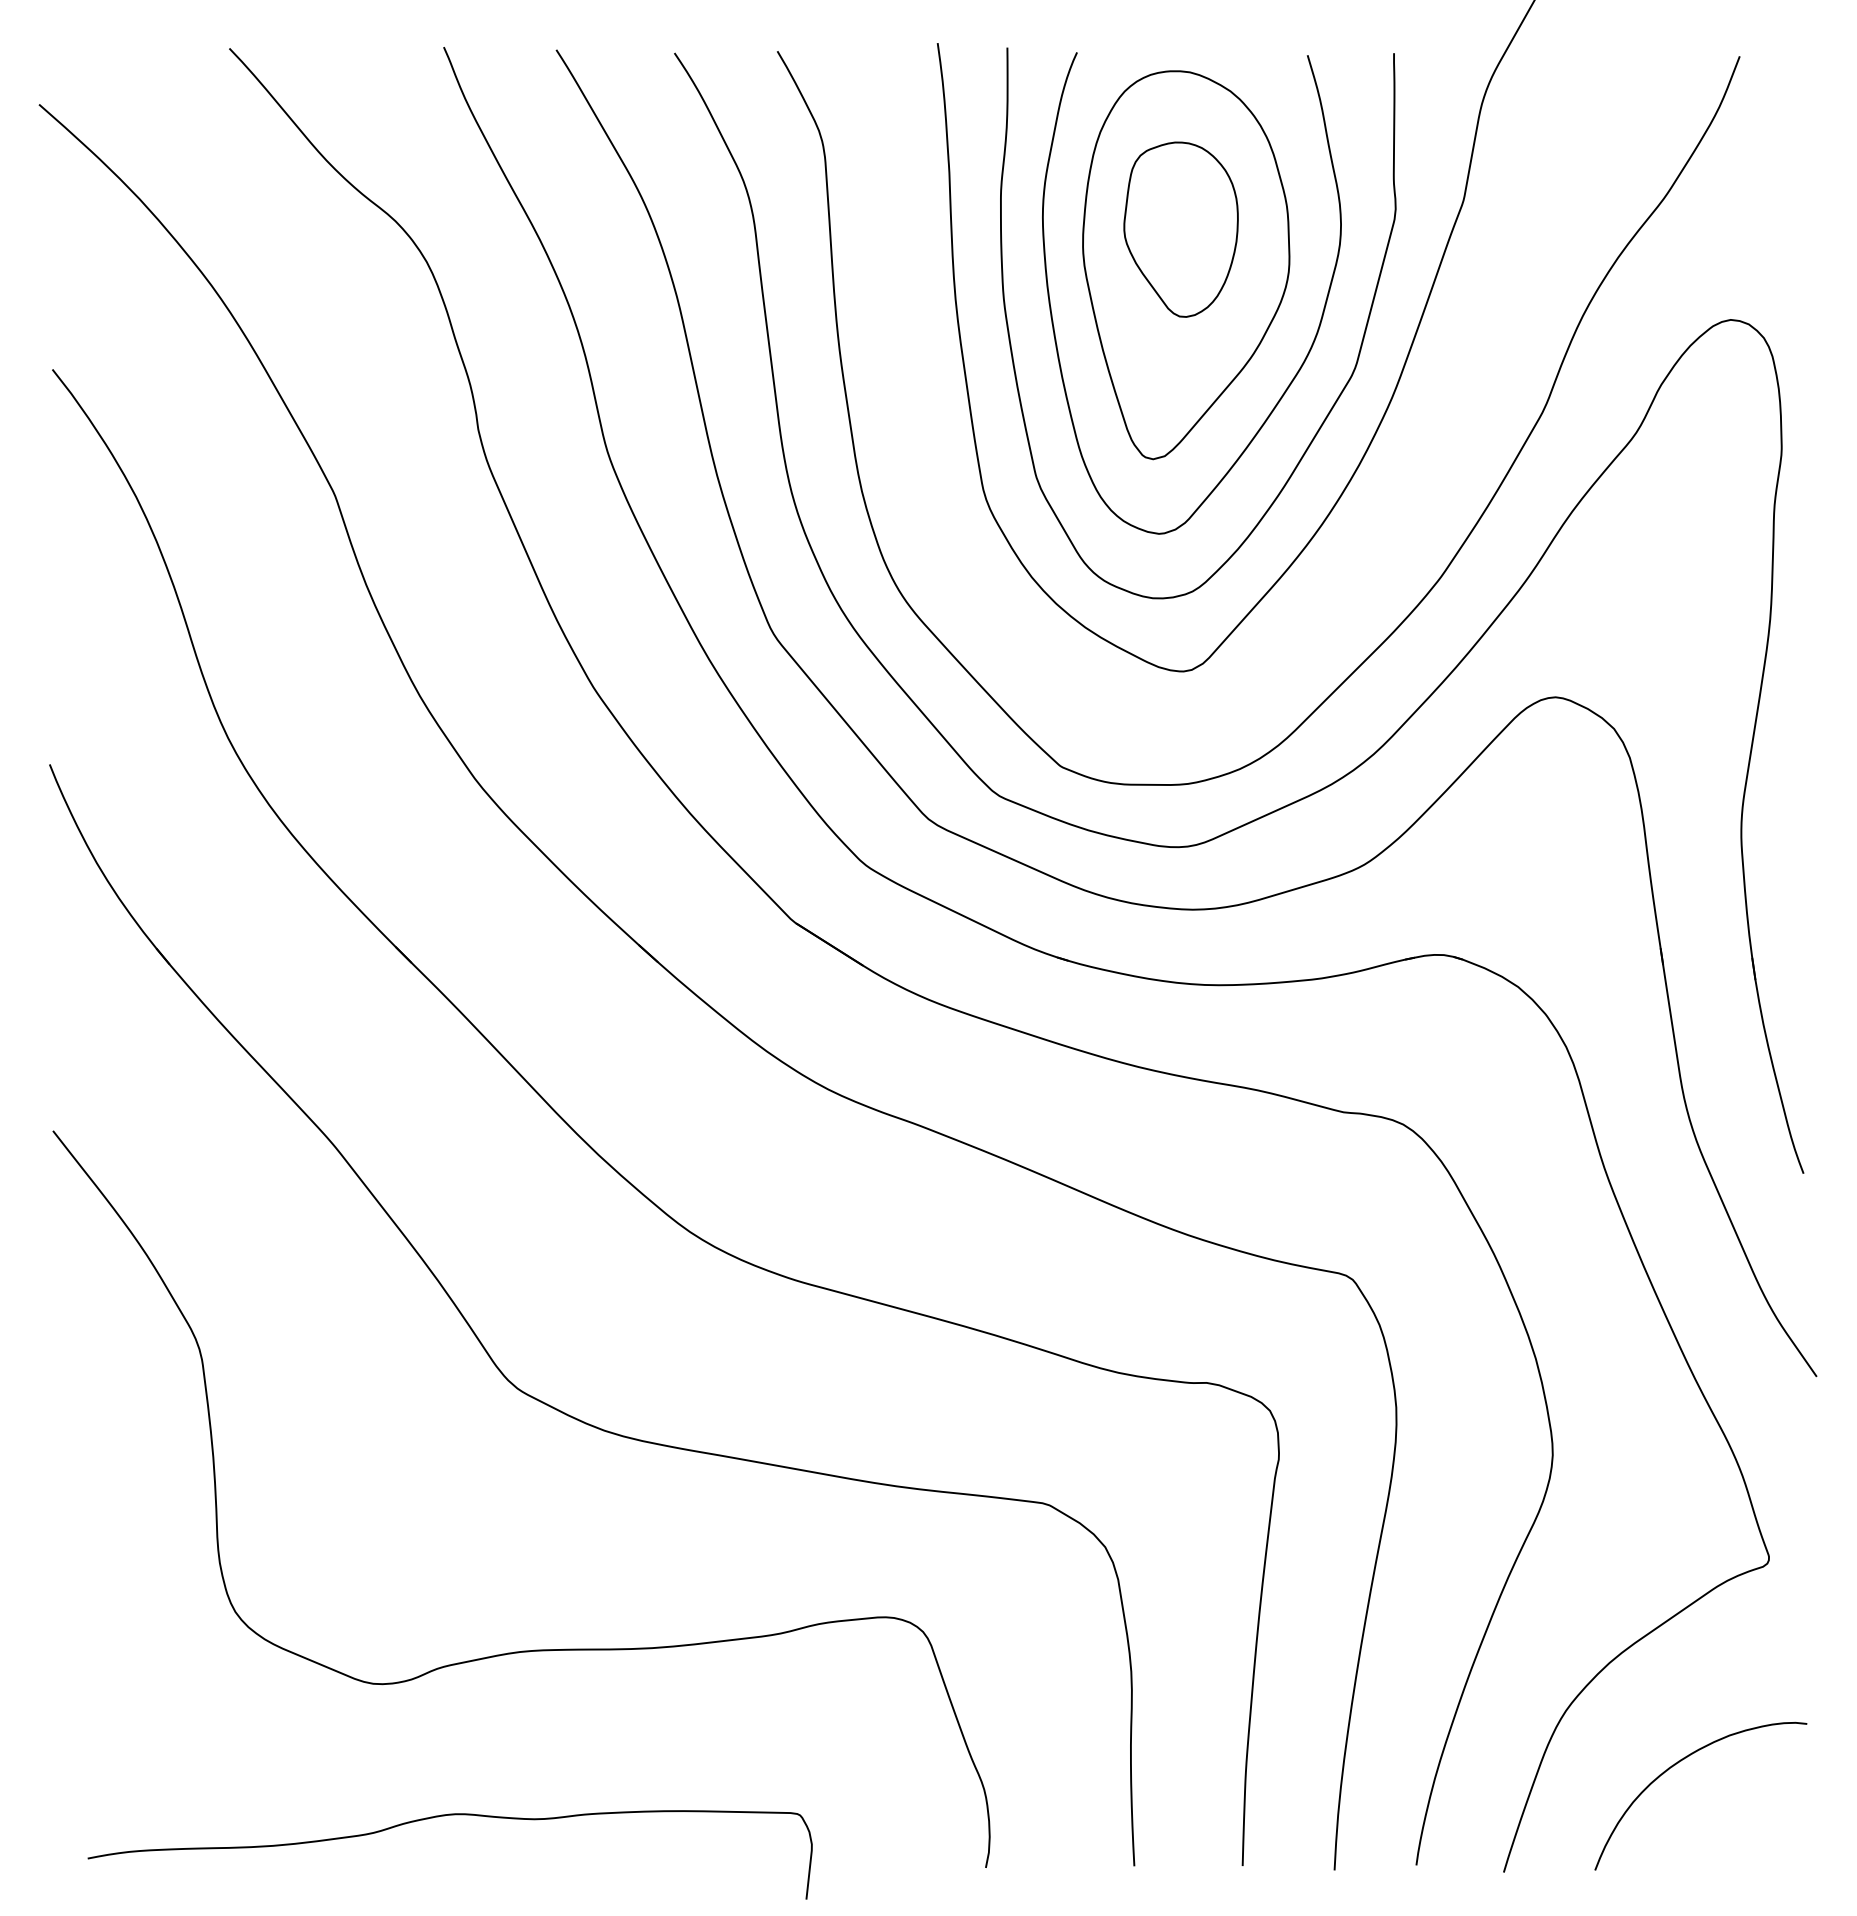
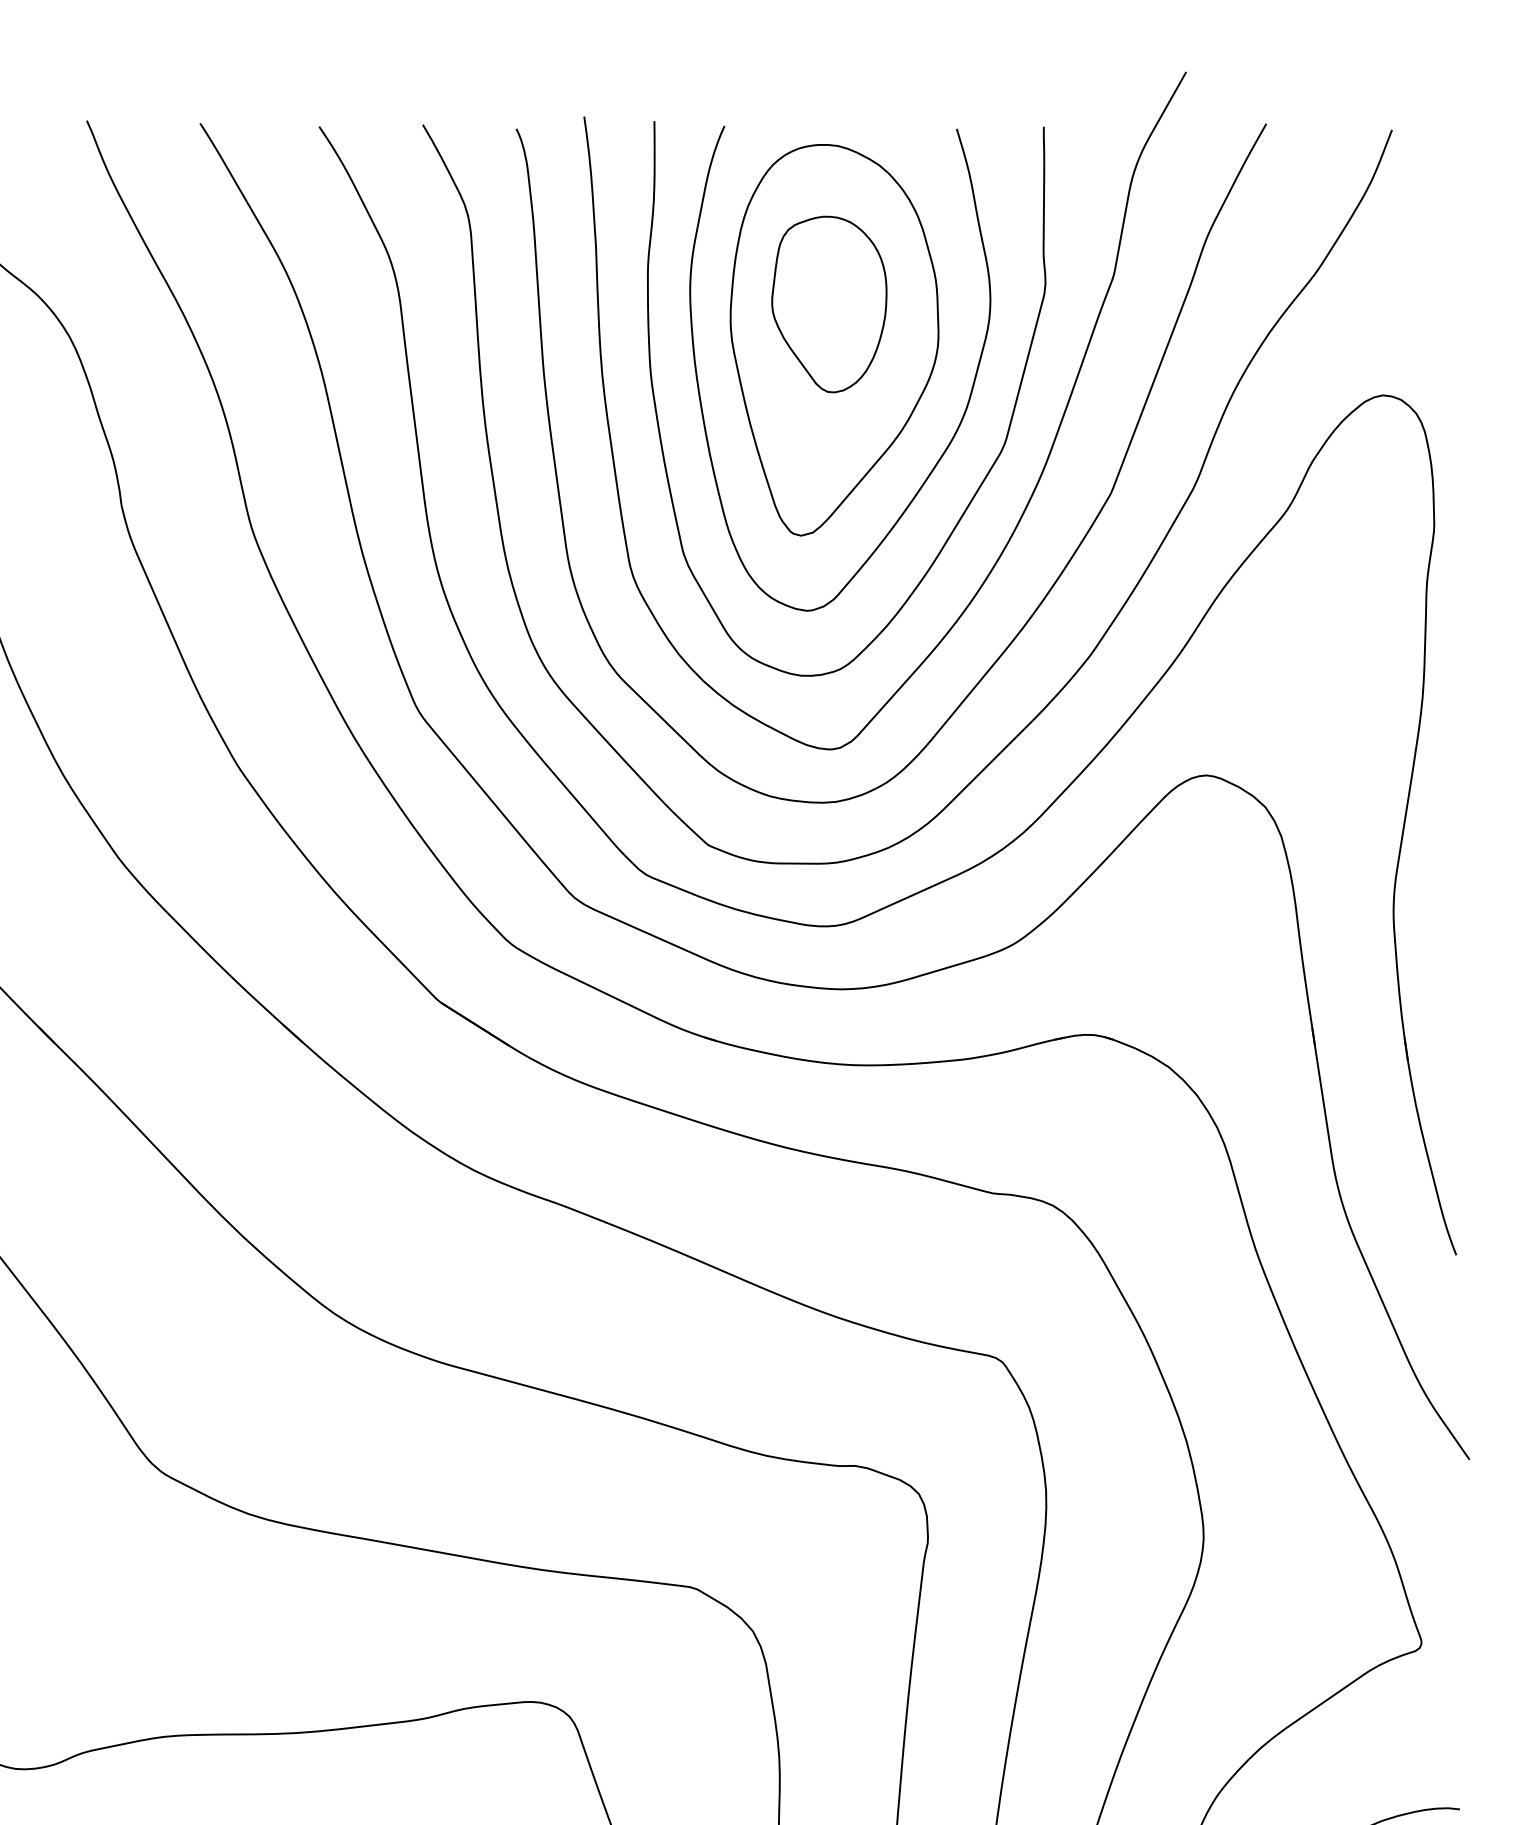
curve: (1405, 503) -> (1055, 580), added

